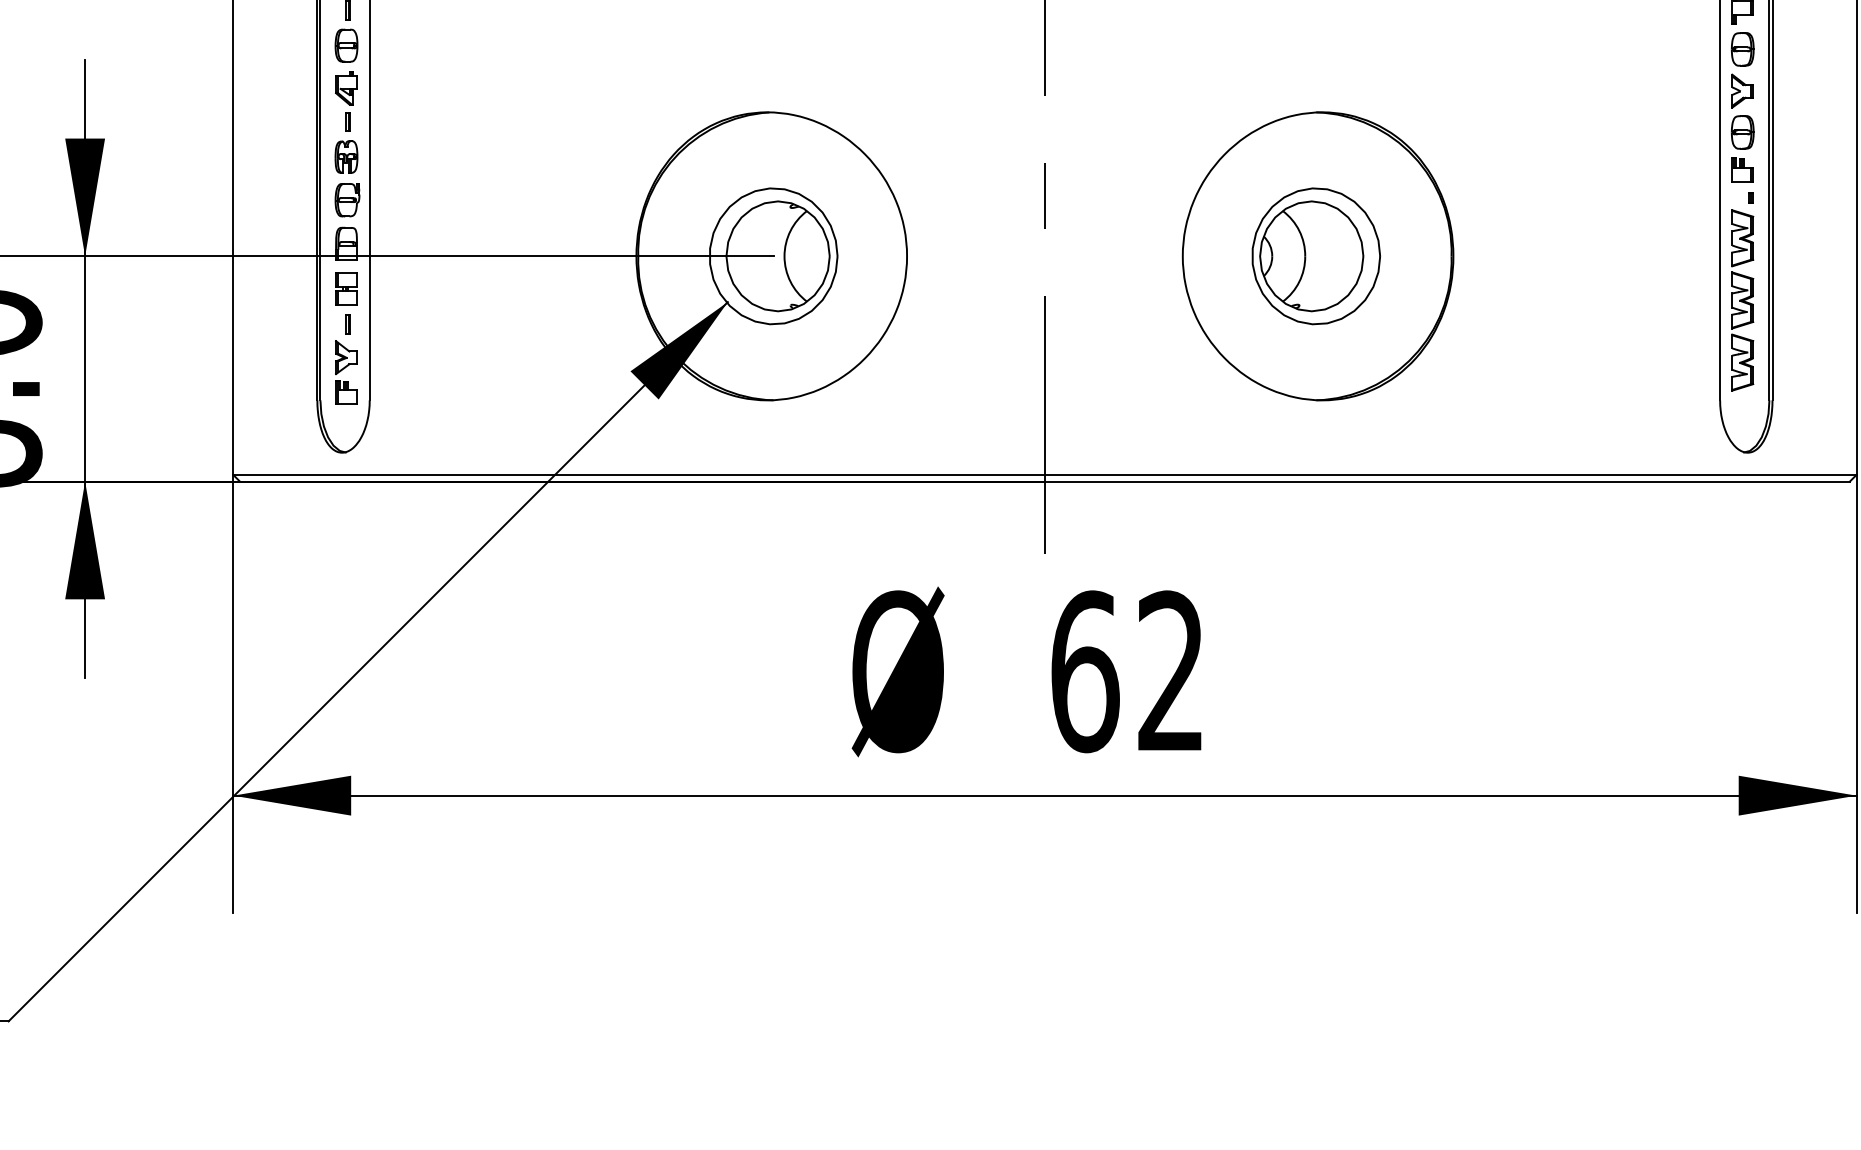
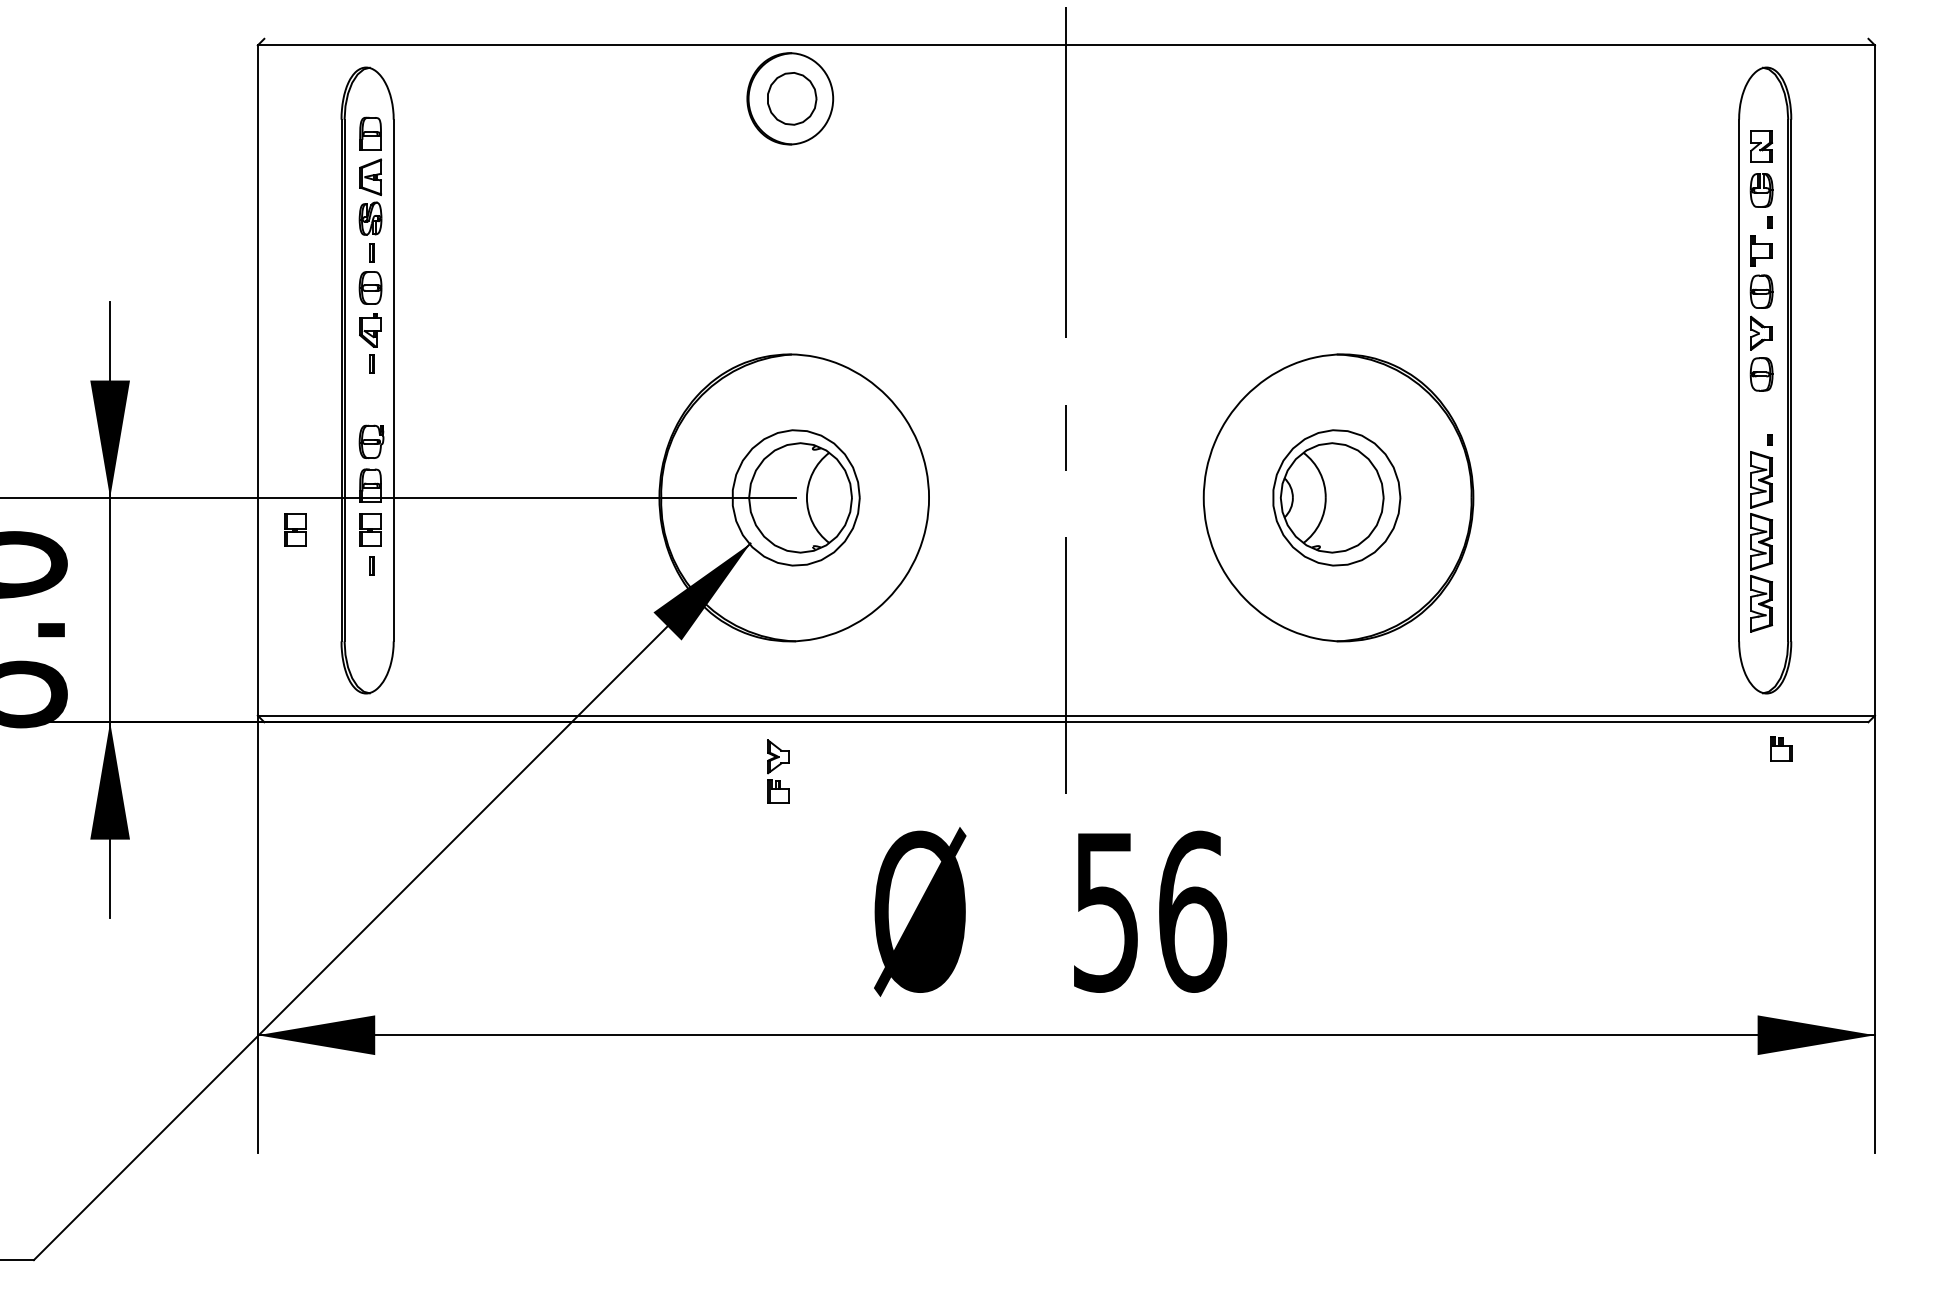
part: (346, 156) -> (370, 398), removed
part: (1742, 169) -> (1781, 748), moved
part: (271, 288) -> (295, 529), added
part: (346, 372) -> (778, 771), moved
text: (1129, 671) -> (1150, 911), 62 -> 56

